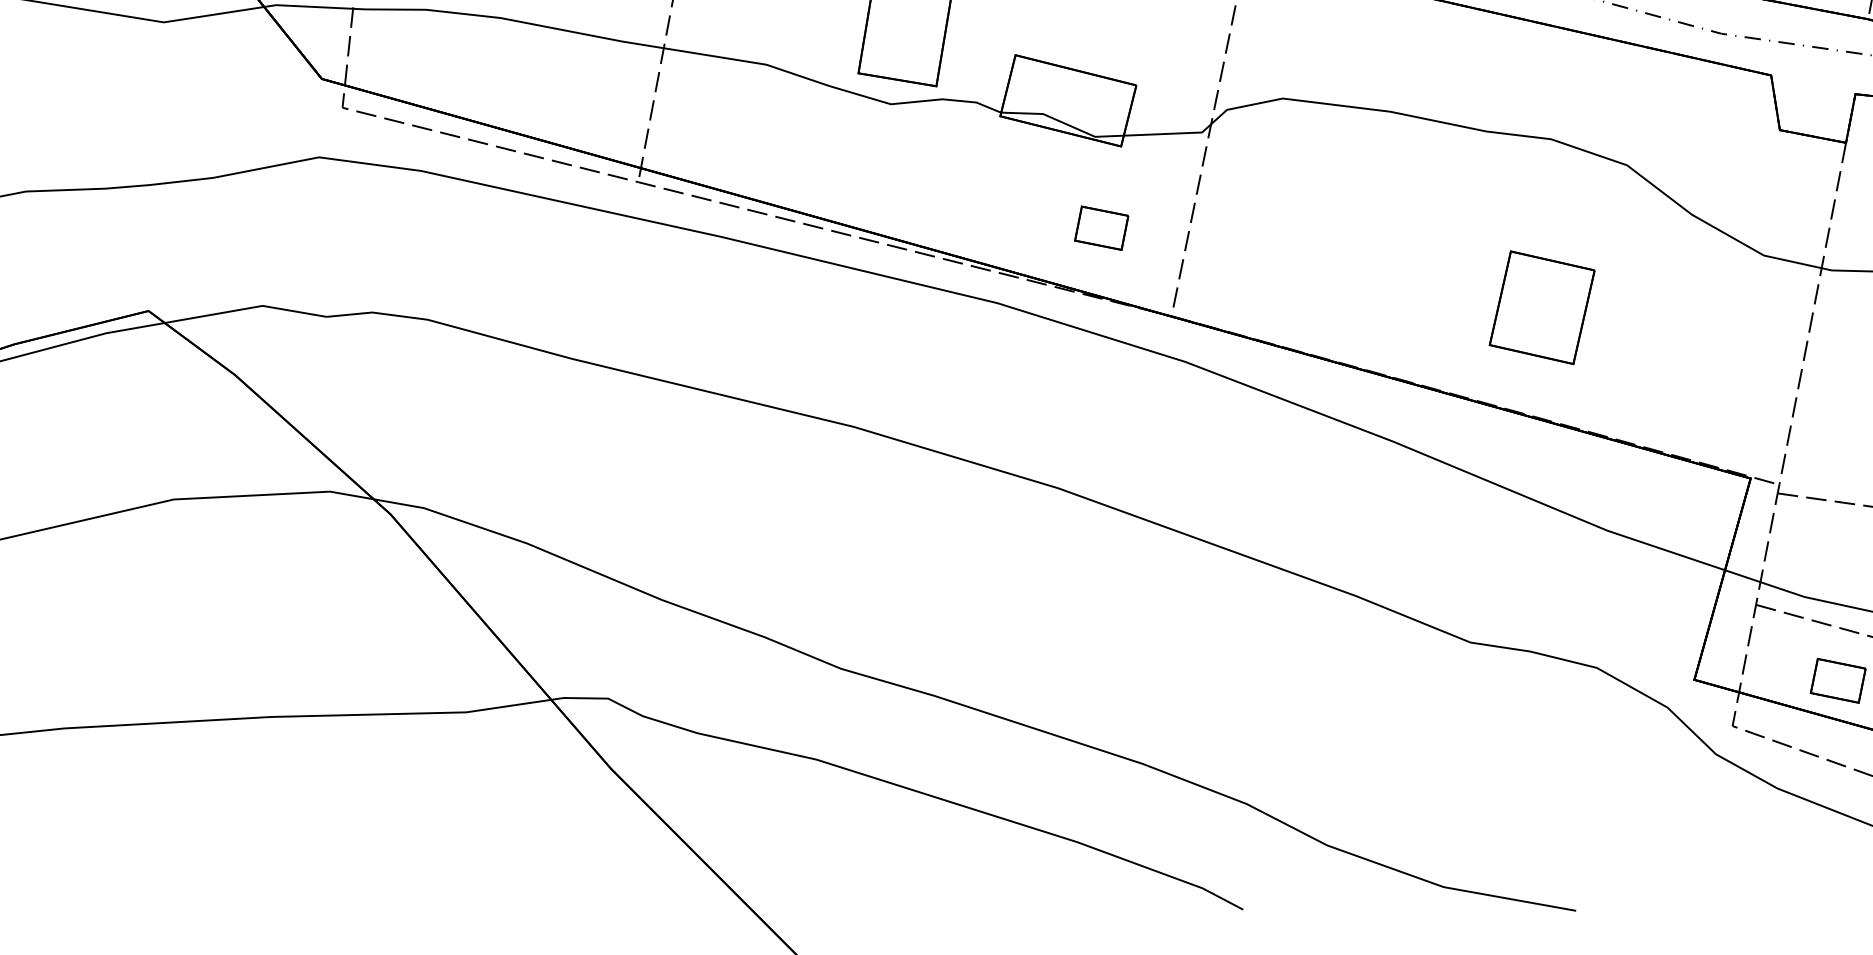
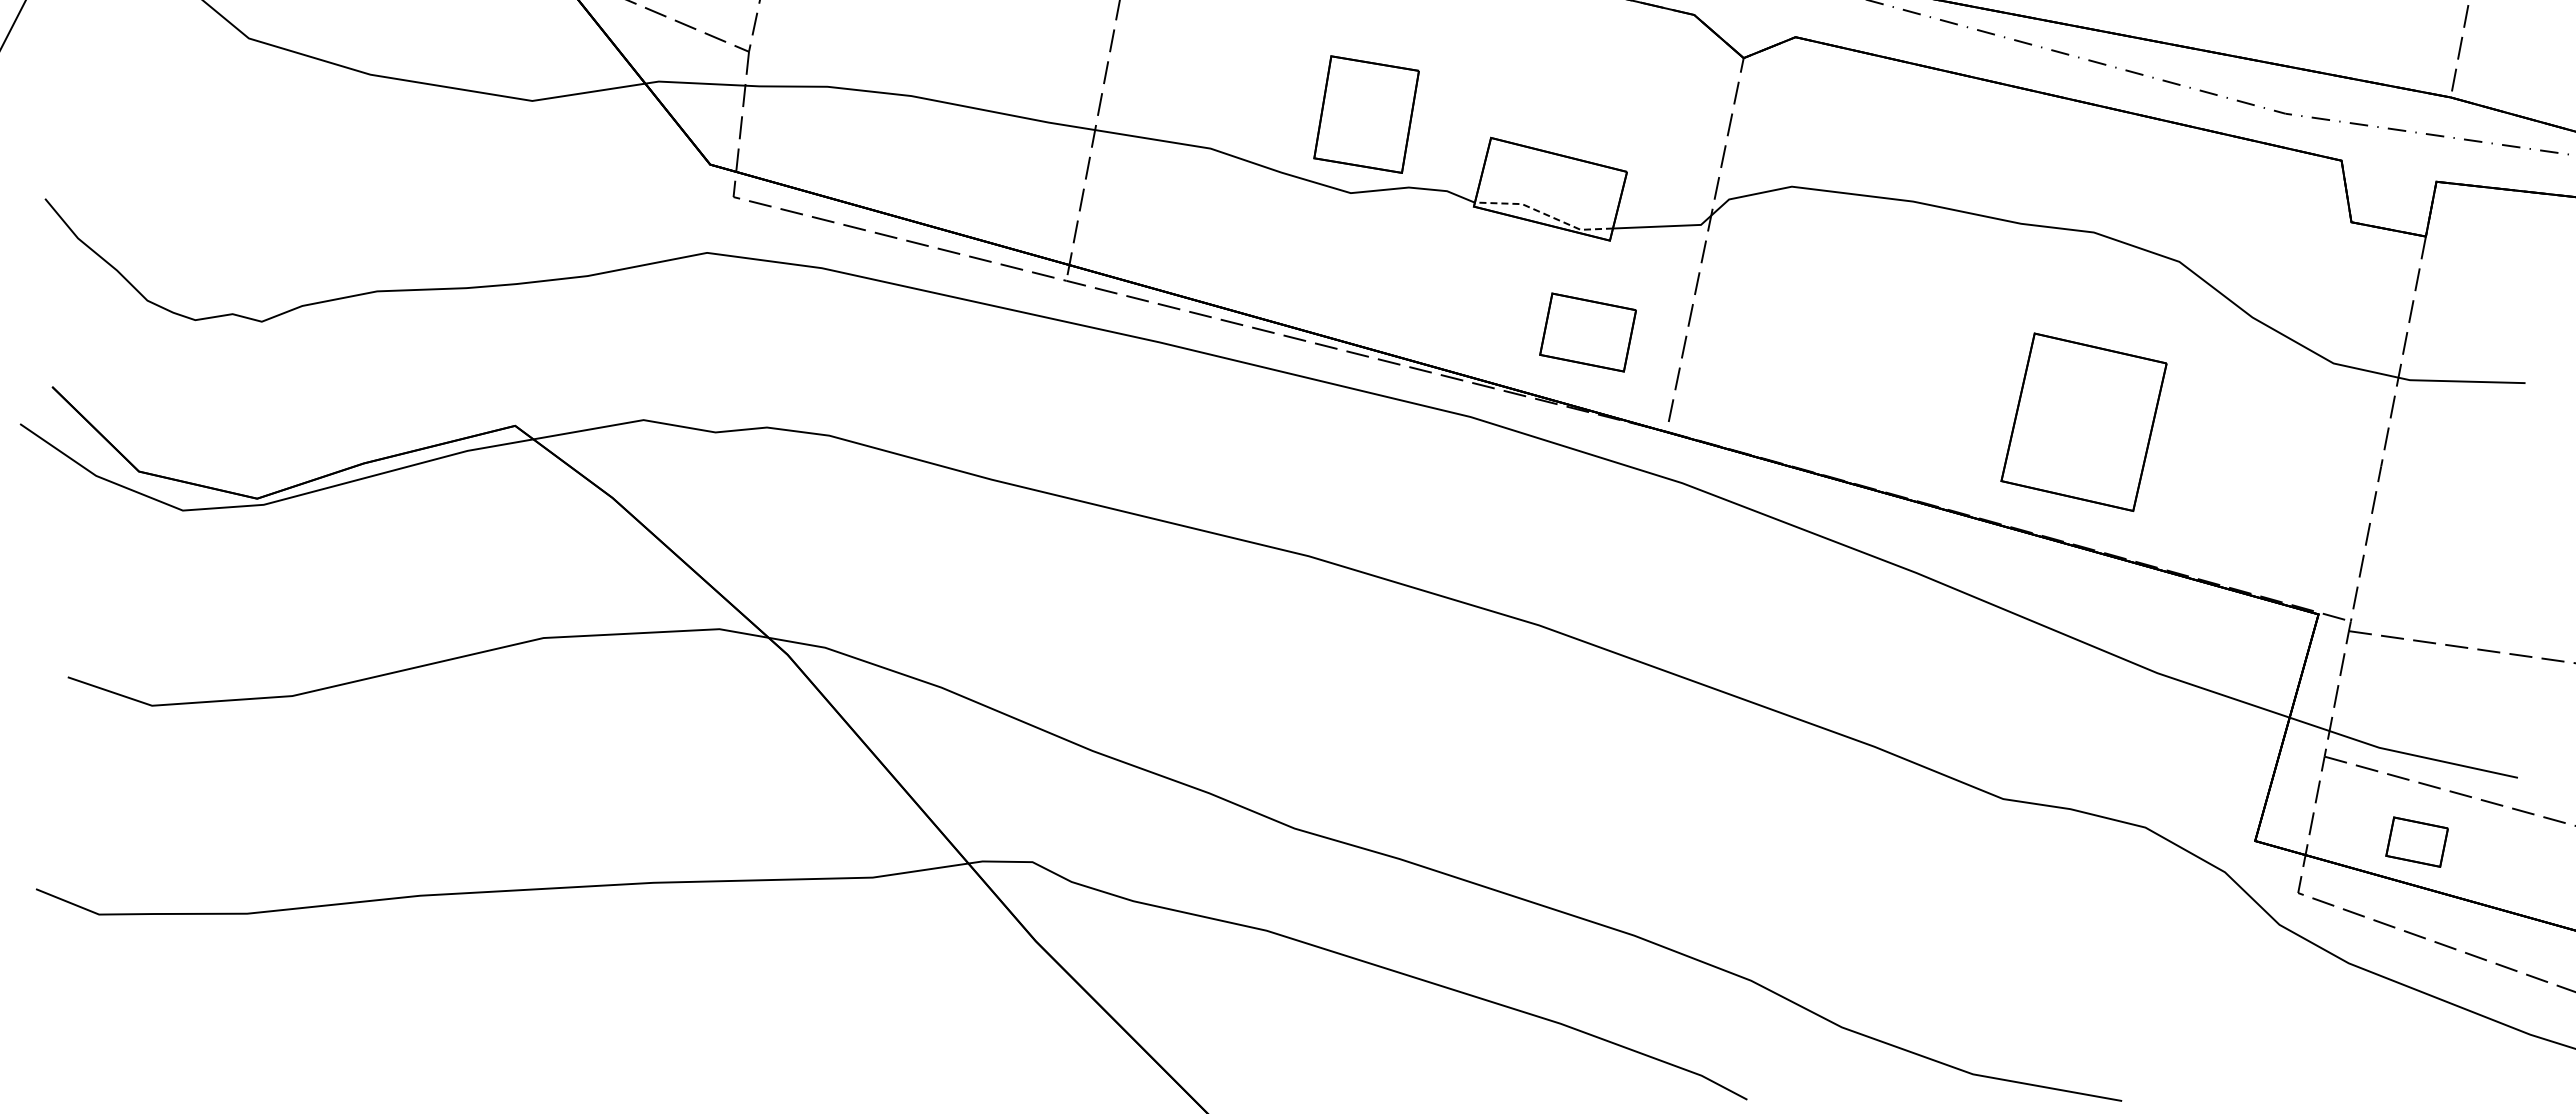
line: (1063, 122) -> (1544, 213), solid -> dashed
part: (1101, 228) -> (1587, 332), size x1.6
part: (1541, 307) -> (2083, 421), size x1.4

